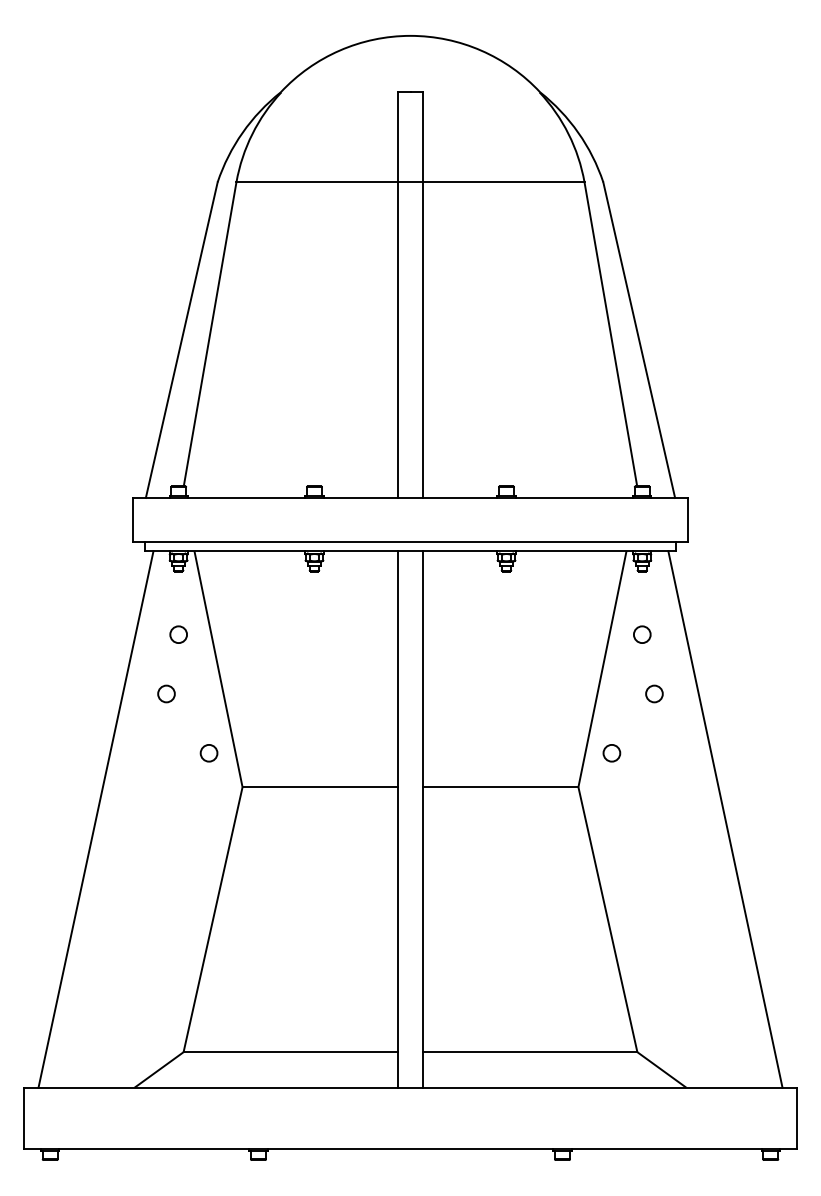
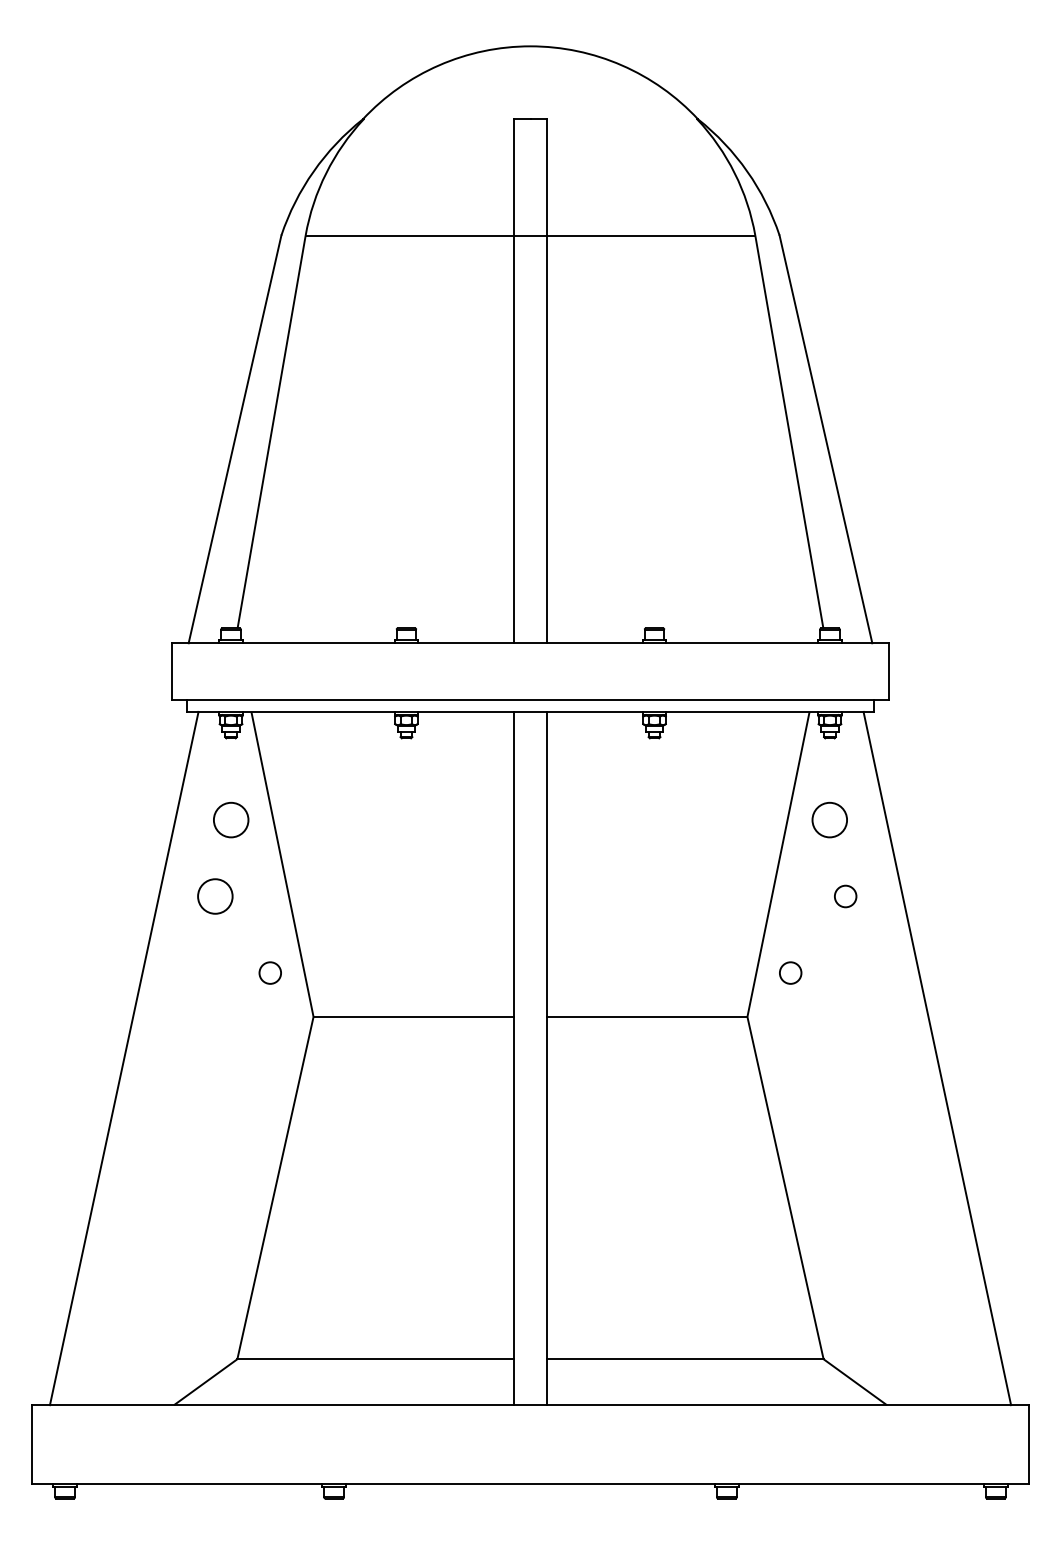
circle: (178, 634) -> (230, 819), size x1.6
circle: (642, 634) -> (830, 819), size x1.6
circle: (166, 693) -> (215, 895), size x1.6

